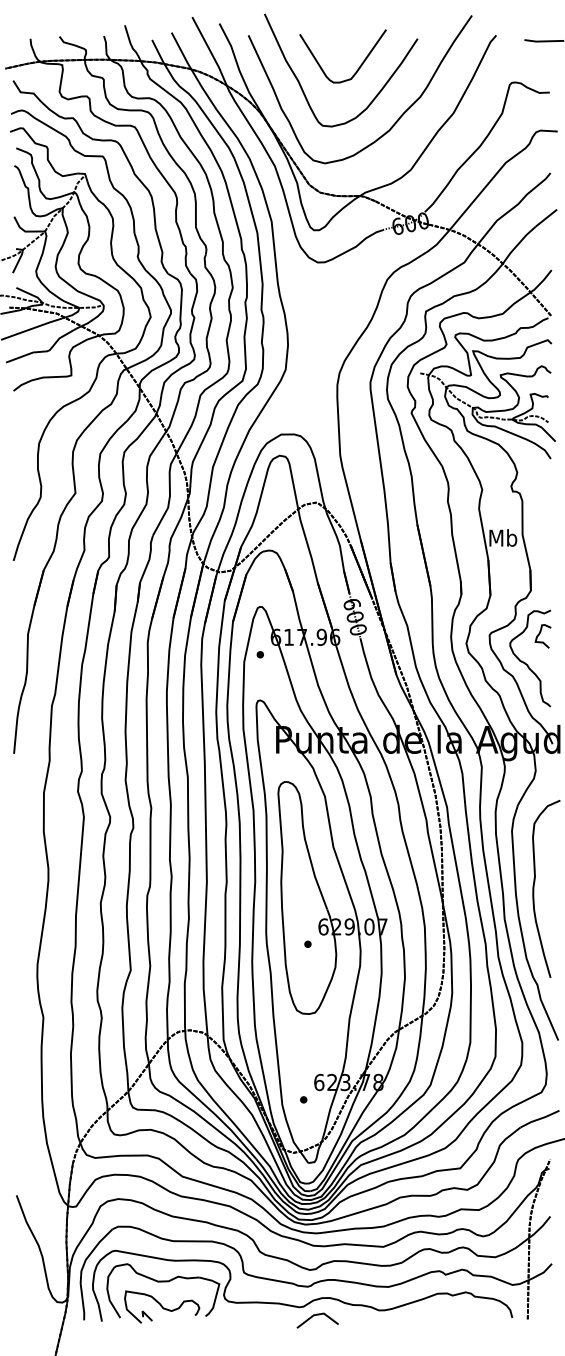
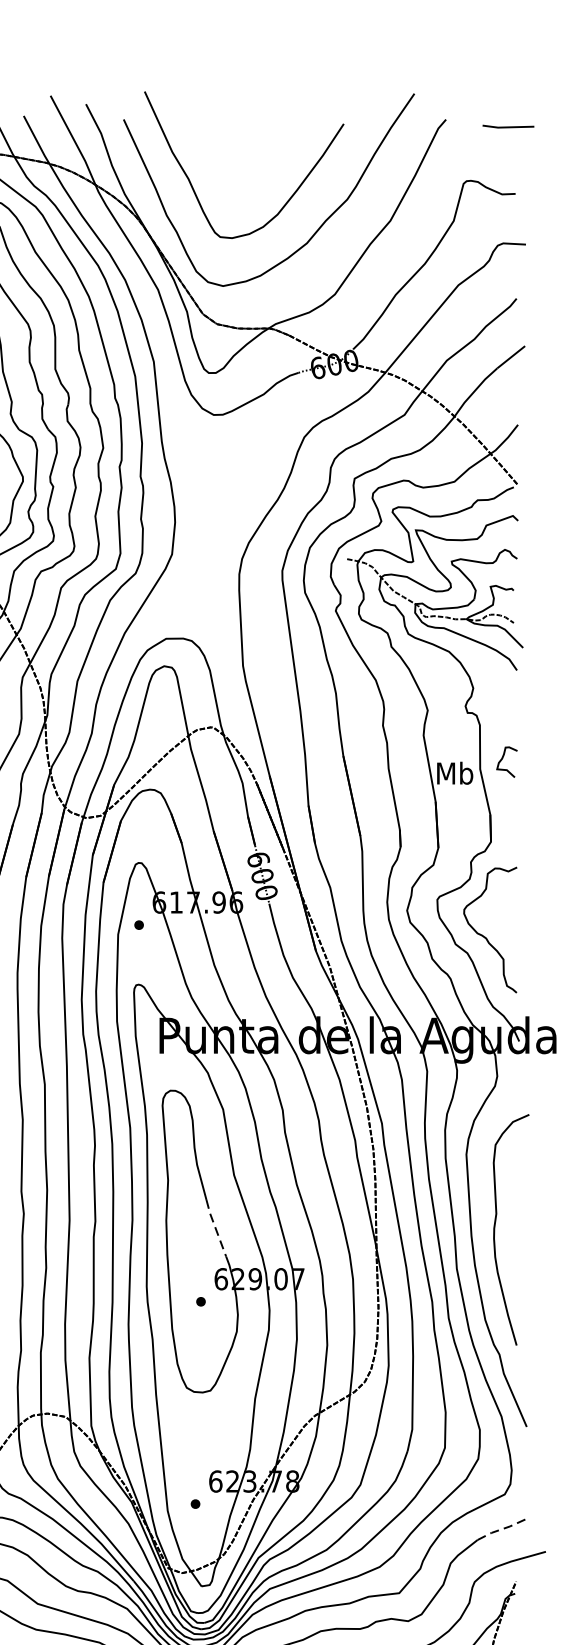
curve: (358, 67) -> (266, 161), removed
curve: (540, 634) -> (503, 759), moved
line: (319, 887) -> (216, 1227), solid -> dashed
line: (540, 1118) -> (503, 1528), solid -> dashed

